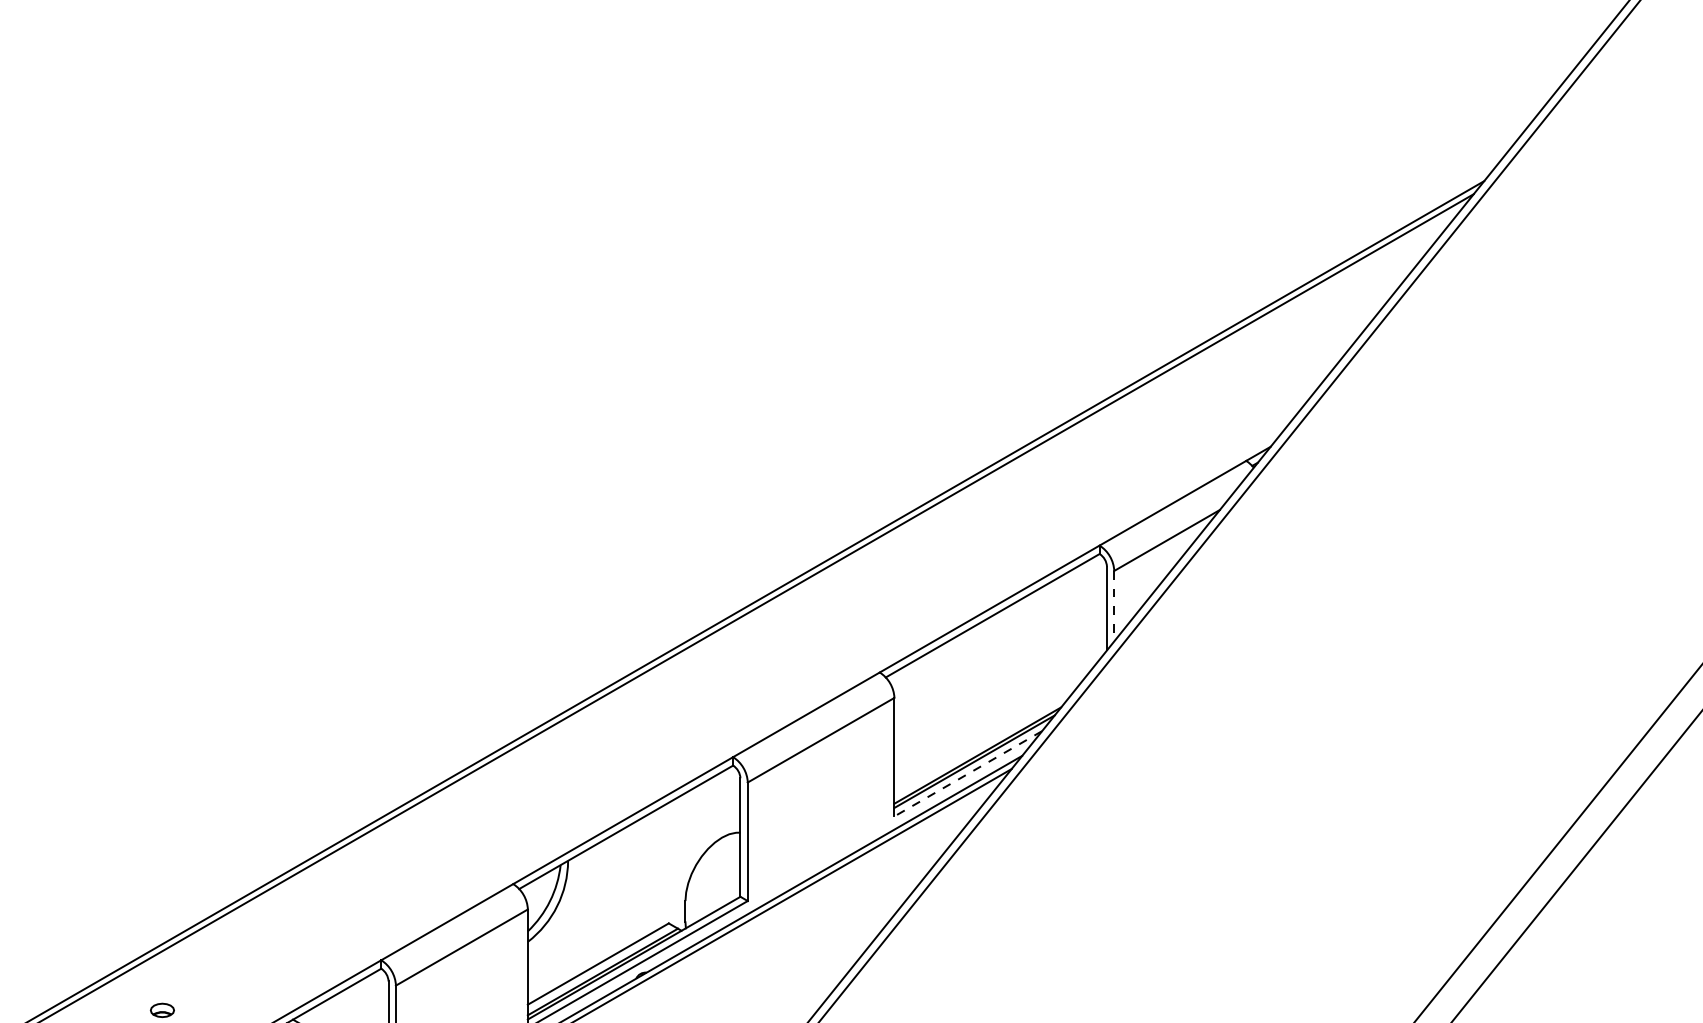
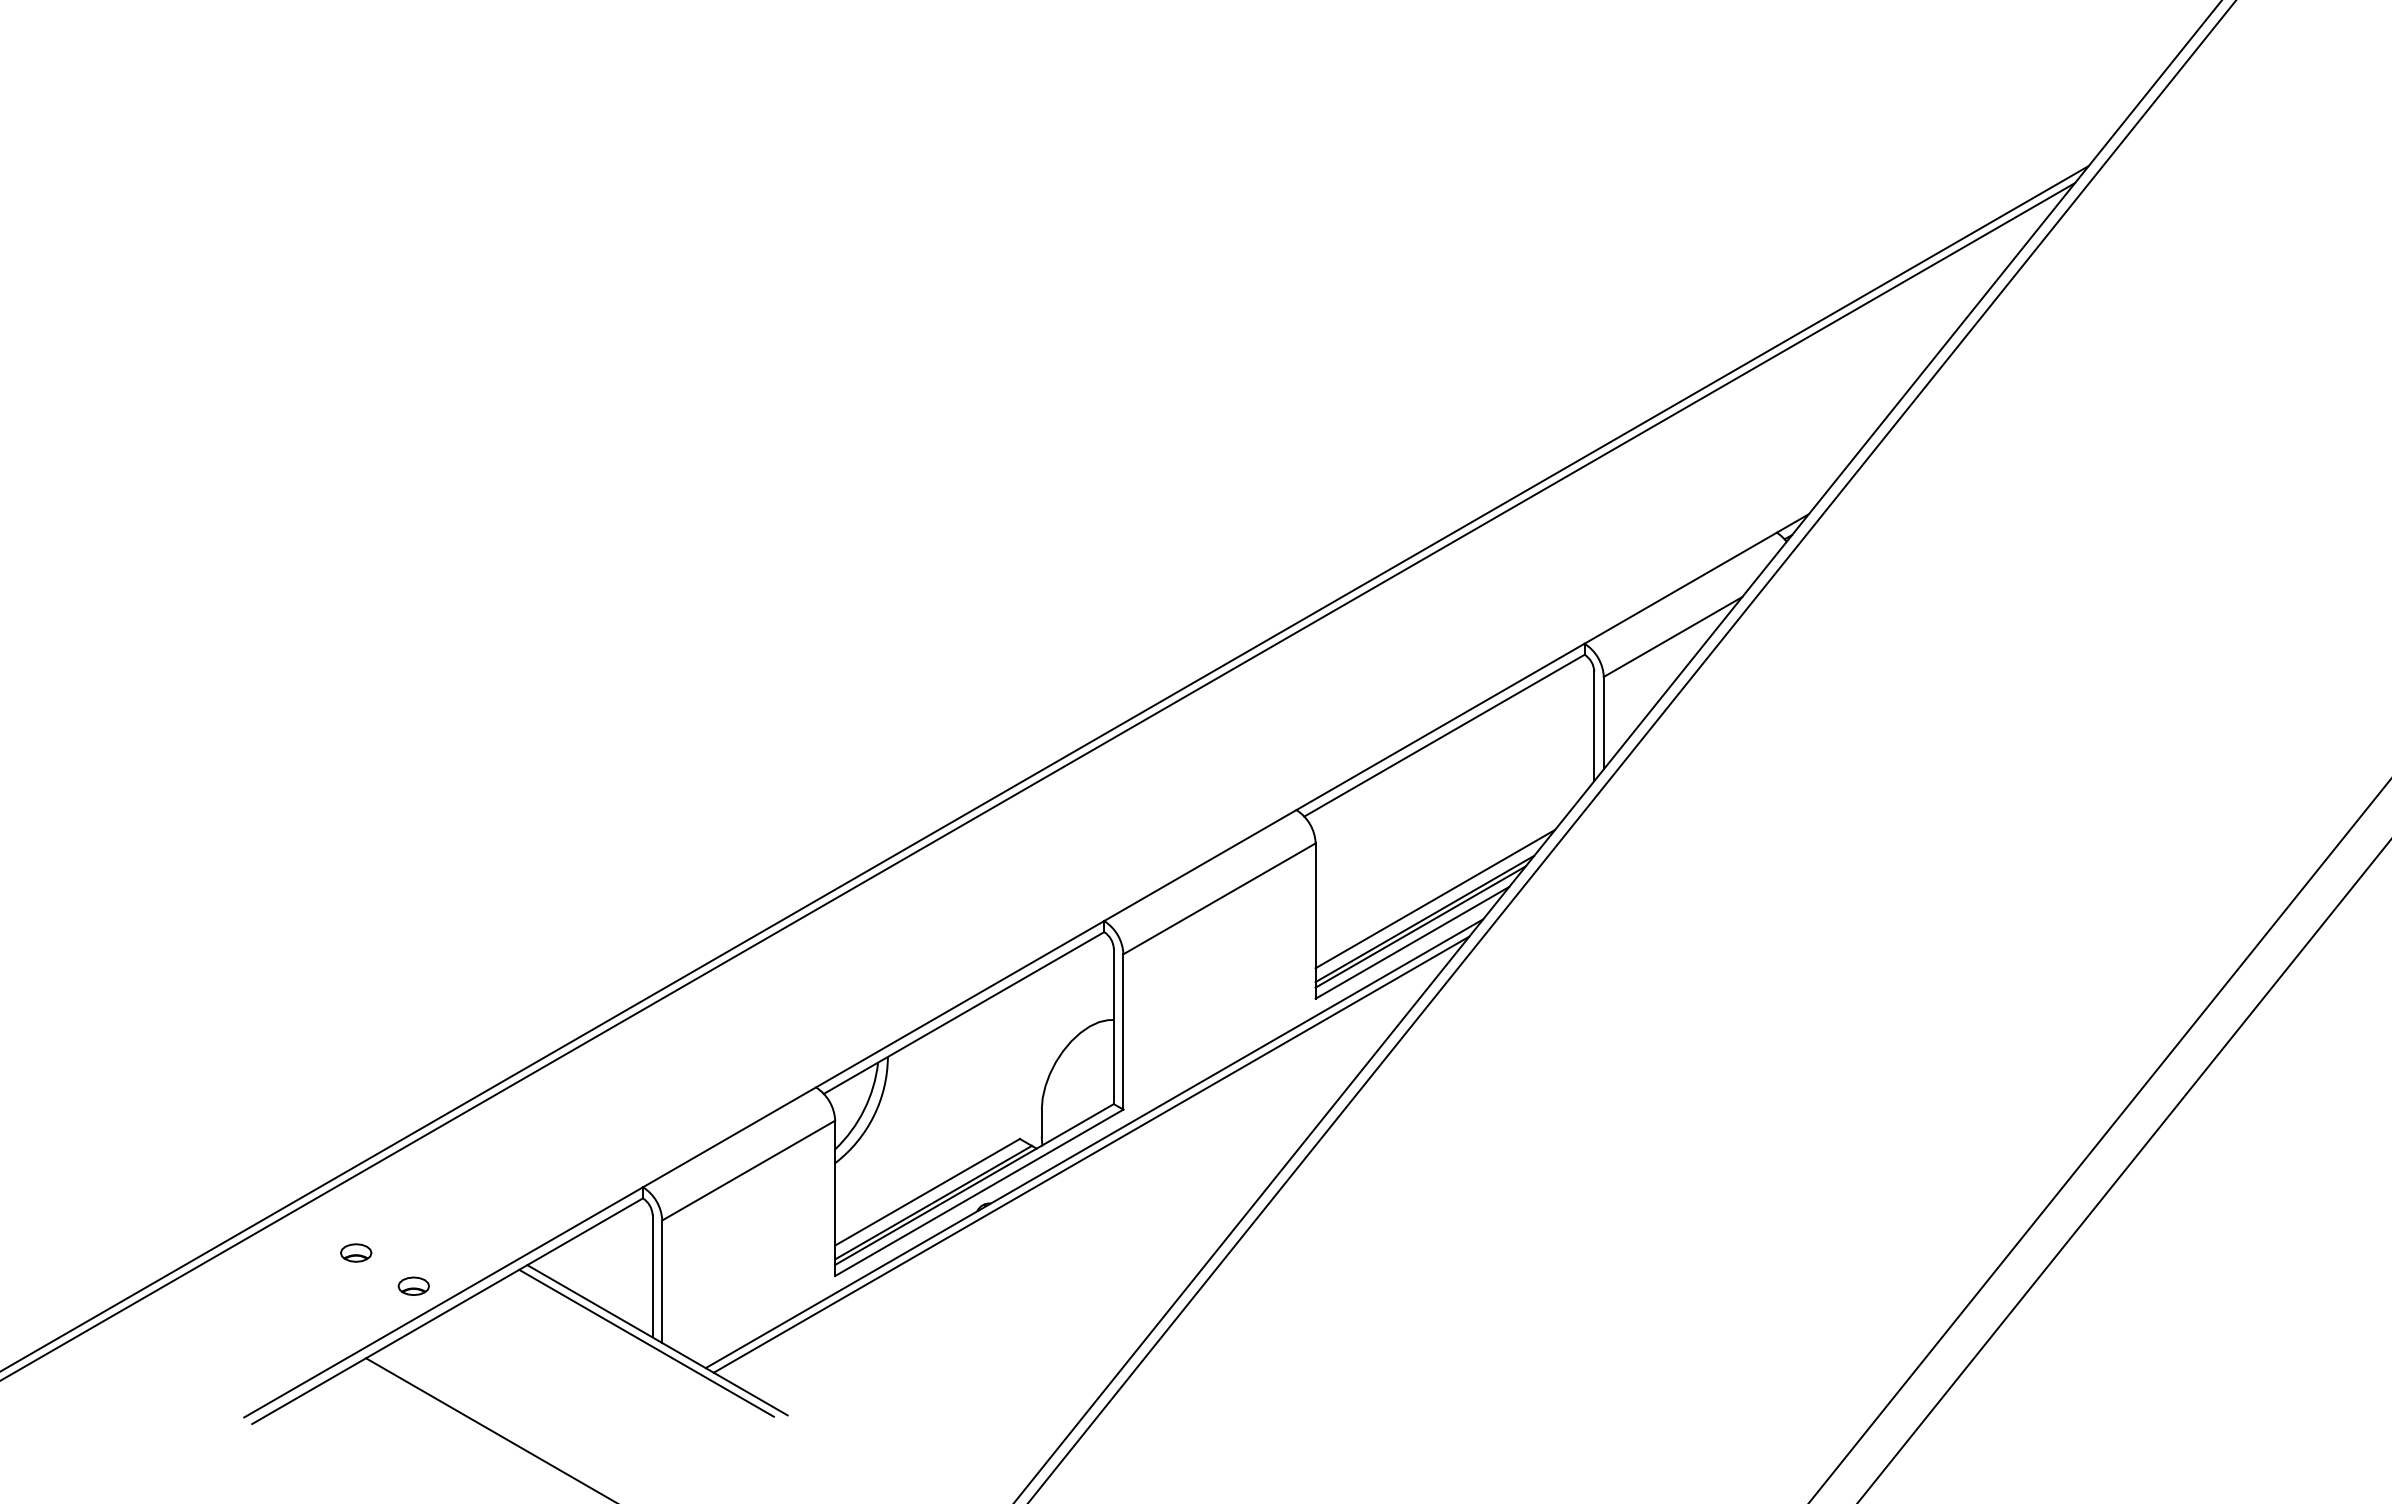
line: (1114, 606) -> (1603, 723), dashed -> solid
line: (985, 740) -> (1434, 899), added
line: (968, 773) -> (1412, 942), dashed -> solid

